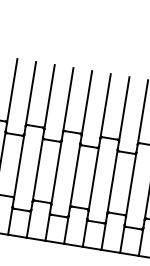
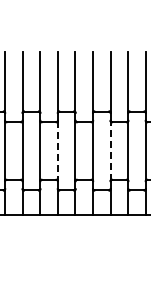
line: (56, 173) -> (57, 151), solid -> dashed
line: (112, 181) -> (110, 150), solid -> dashed

